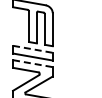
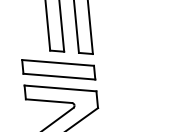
line: (33, 49) -> (59, 63), dashed -> solid
line: (33, 63) -> (61, 88), dashed -> solid

